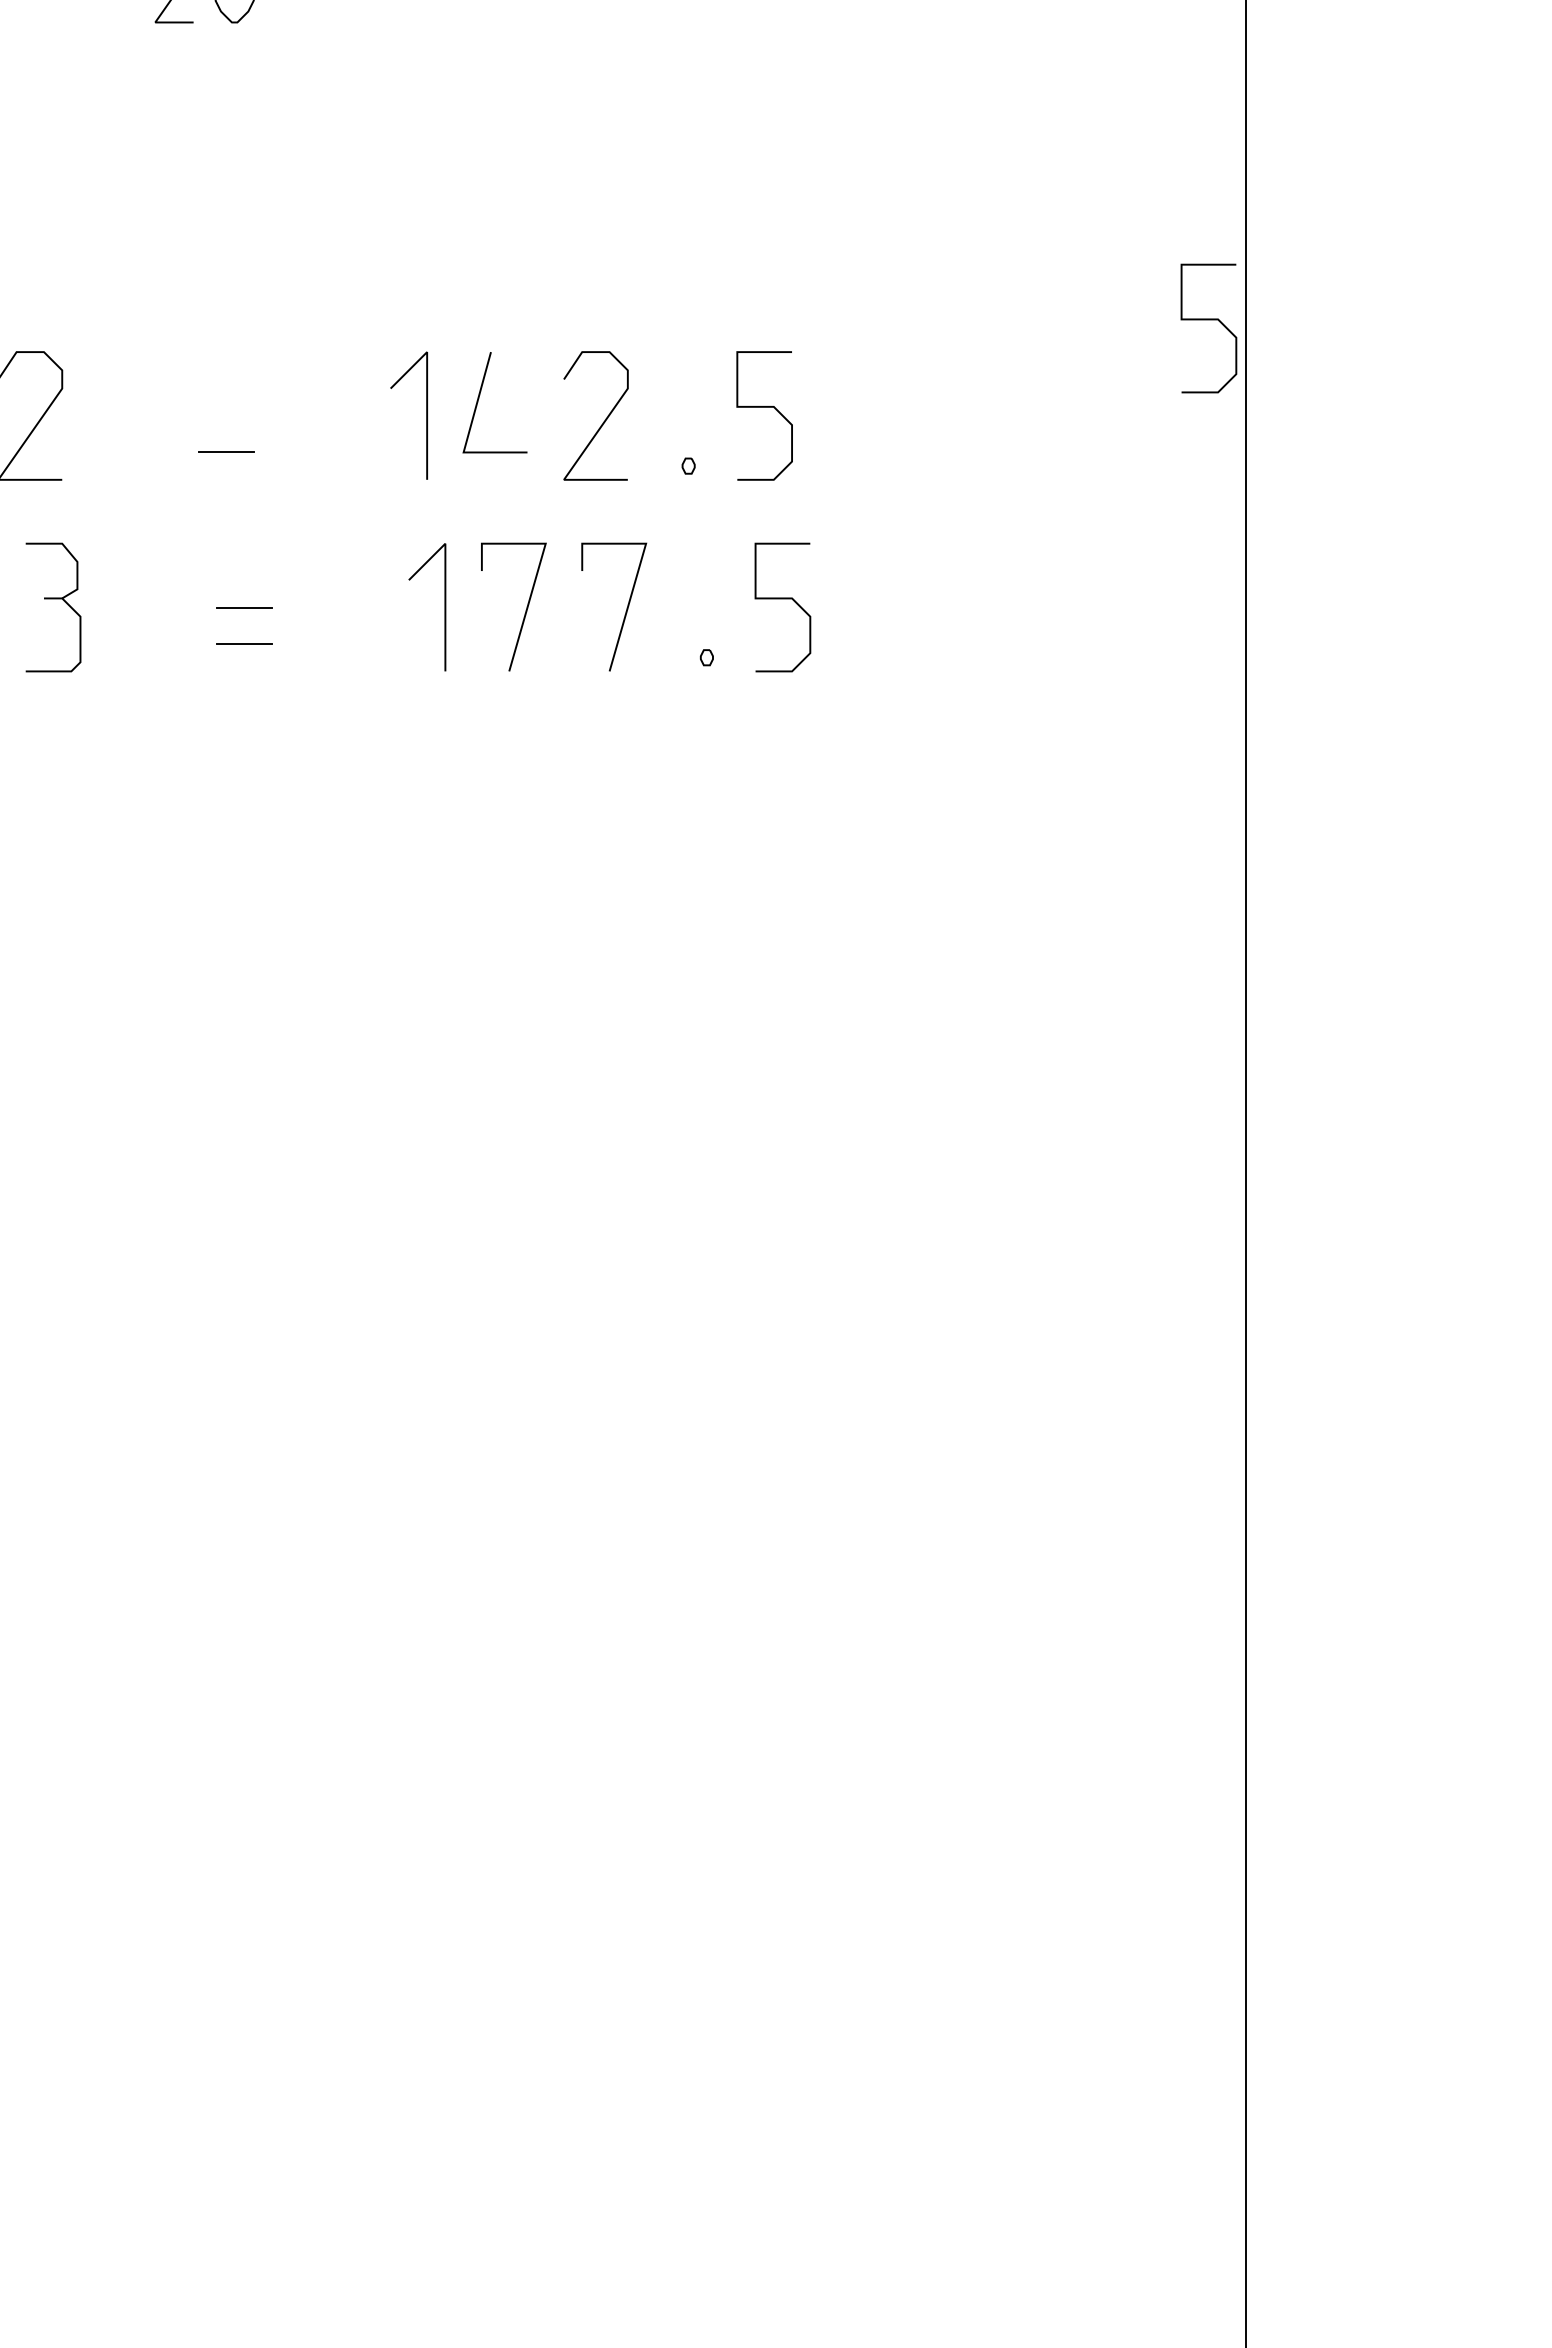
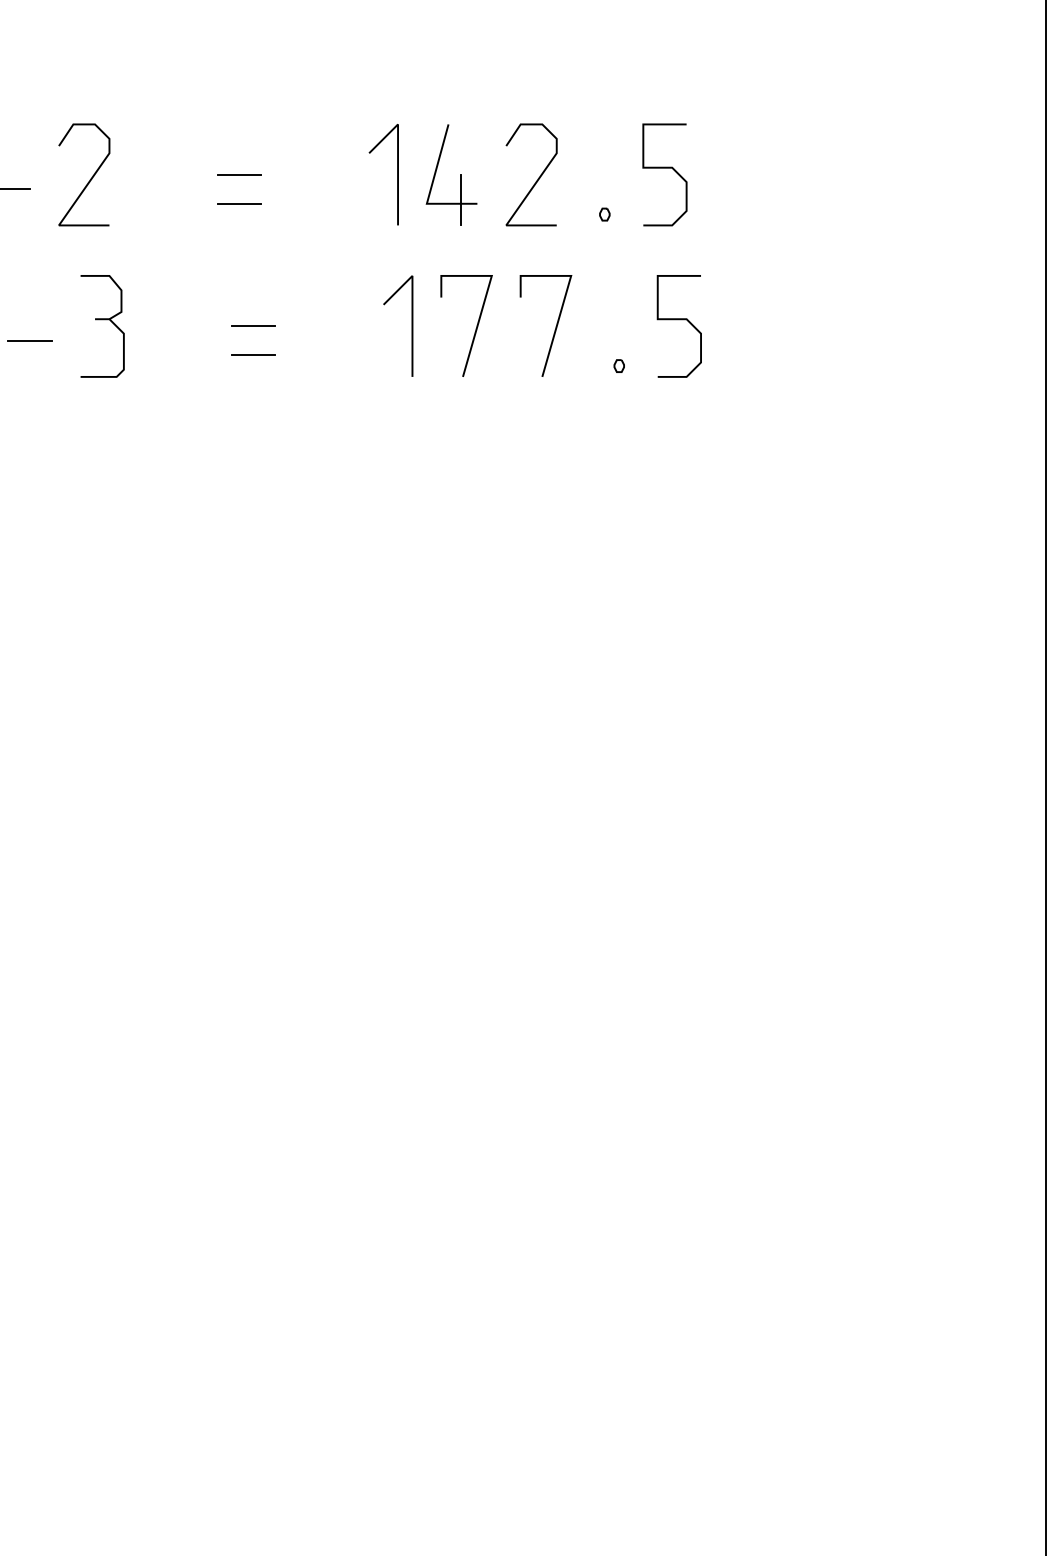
curve: (1208, 320) -> (1015, 99), removed
line: (226, 415) -> (239, 174), added
line: (506, 447) -> (460, 199), added

